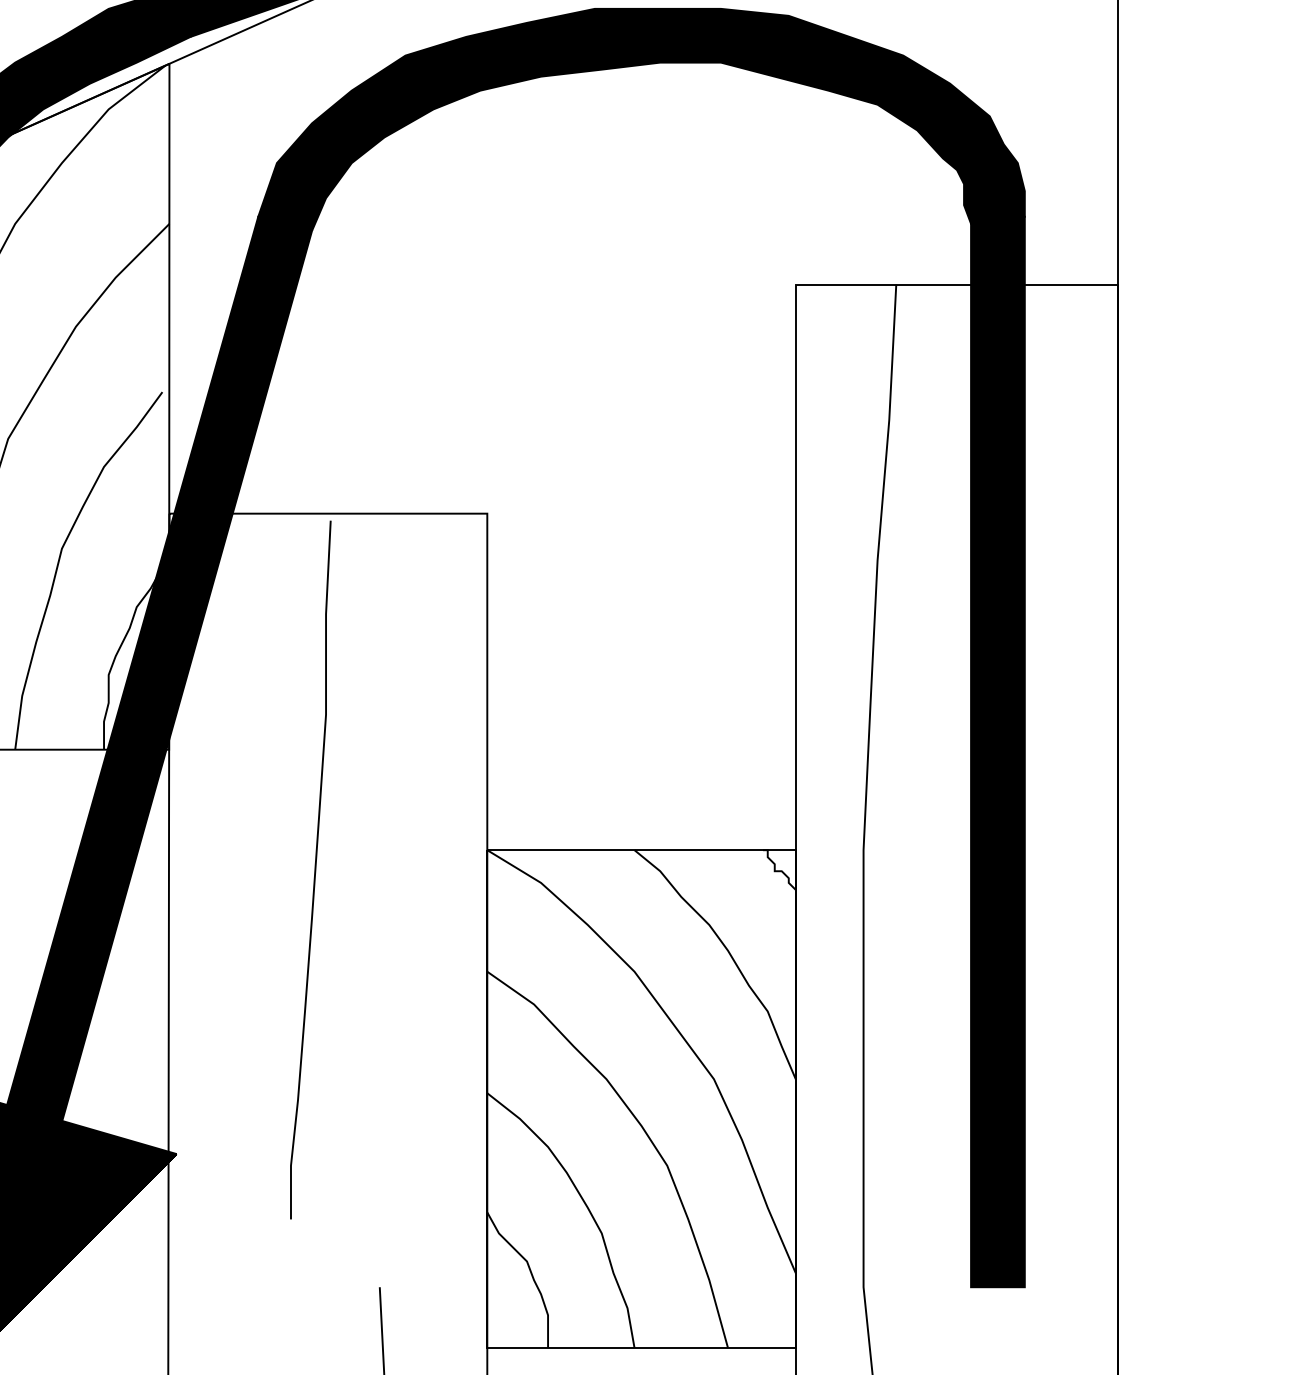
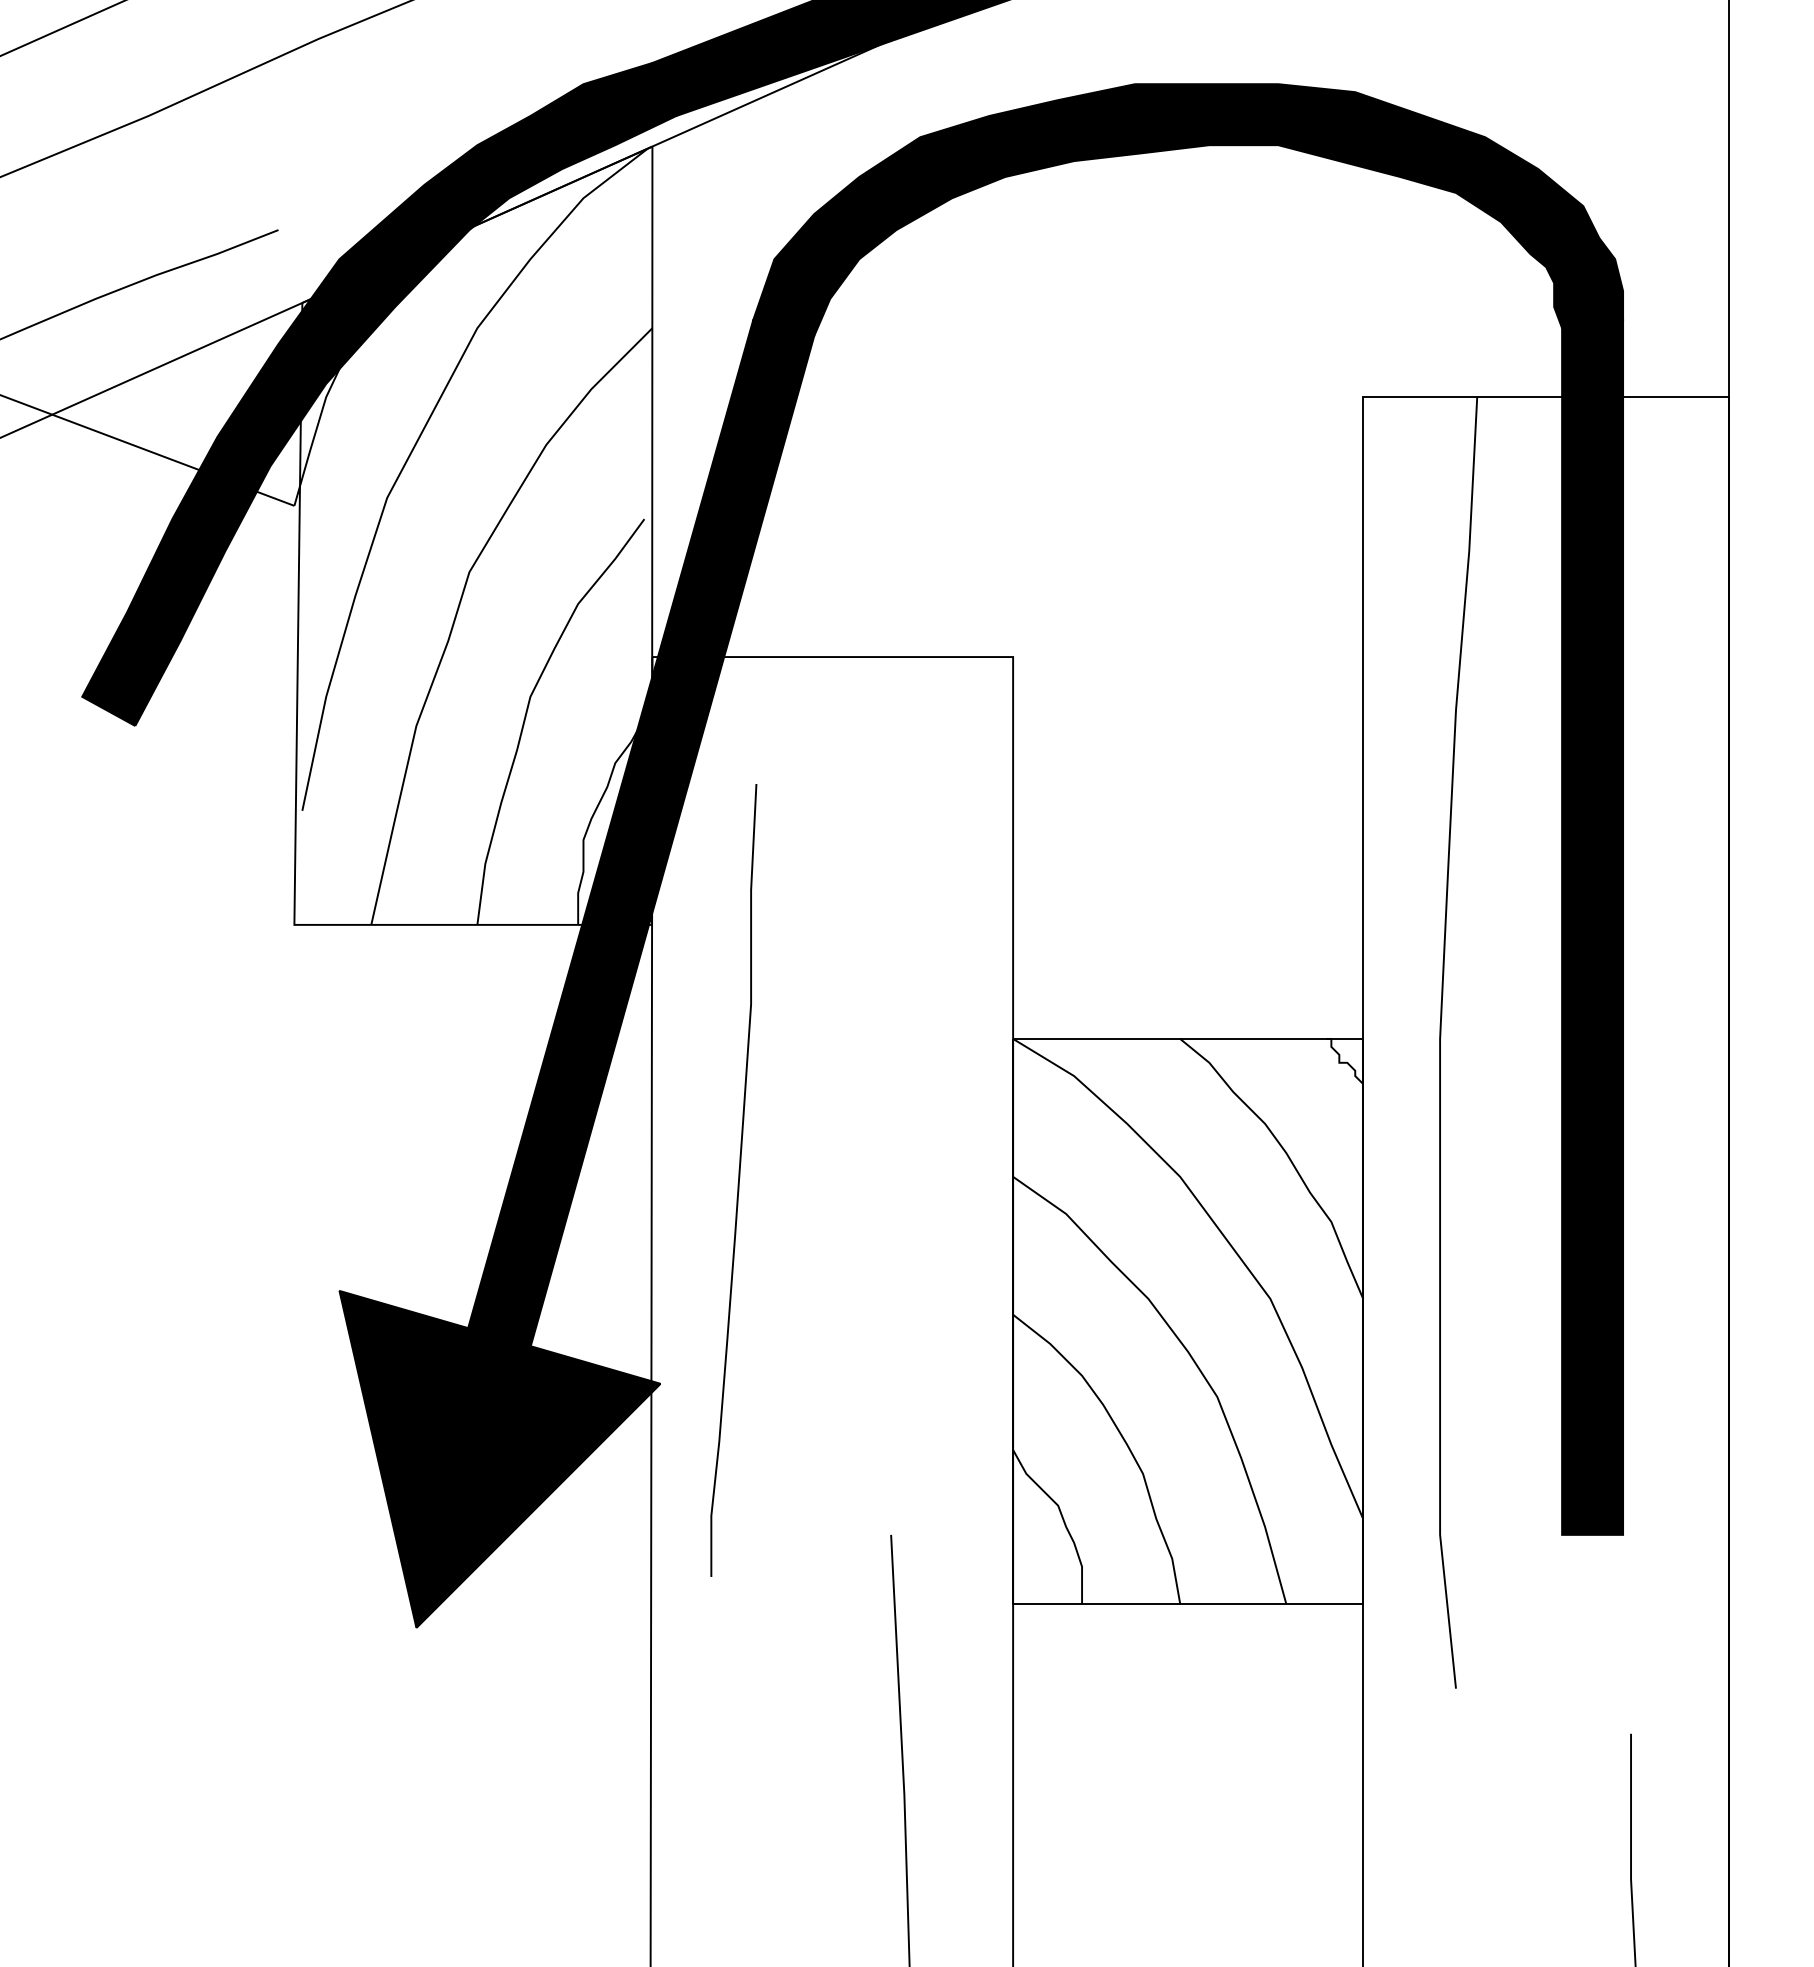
curve: (314, 870) -> (738, 1180), moved

